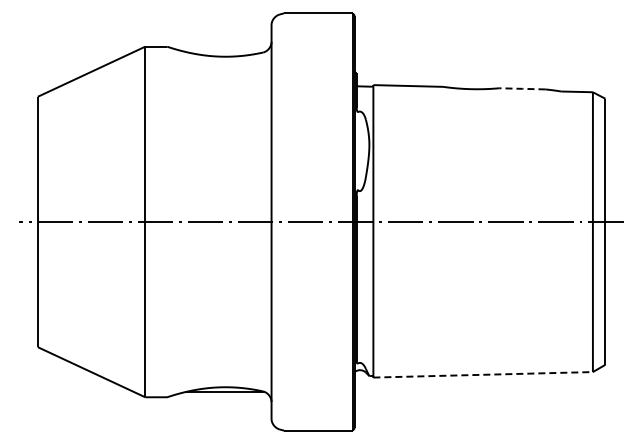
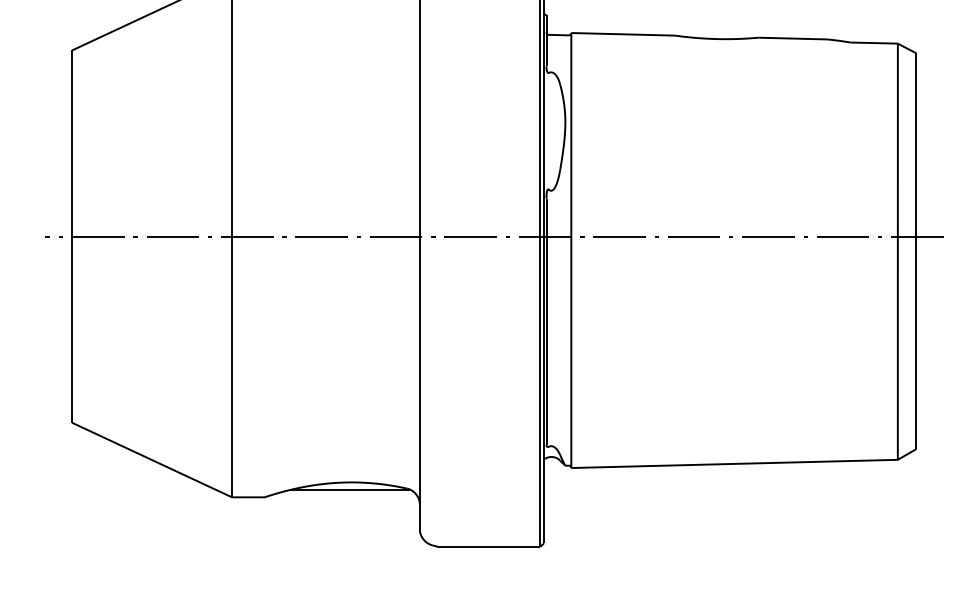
line: (522, 88) -> (793, 38), dashed -> solid
line: (483, 374) -> (735, 463), dashed -> solid

